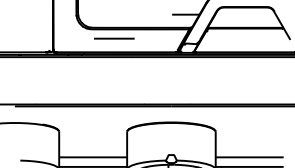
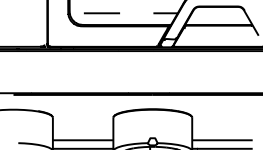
line: (114, 38) -> (102, 13), moved

